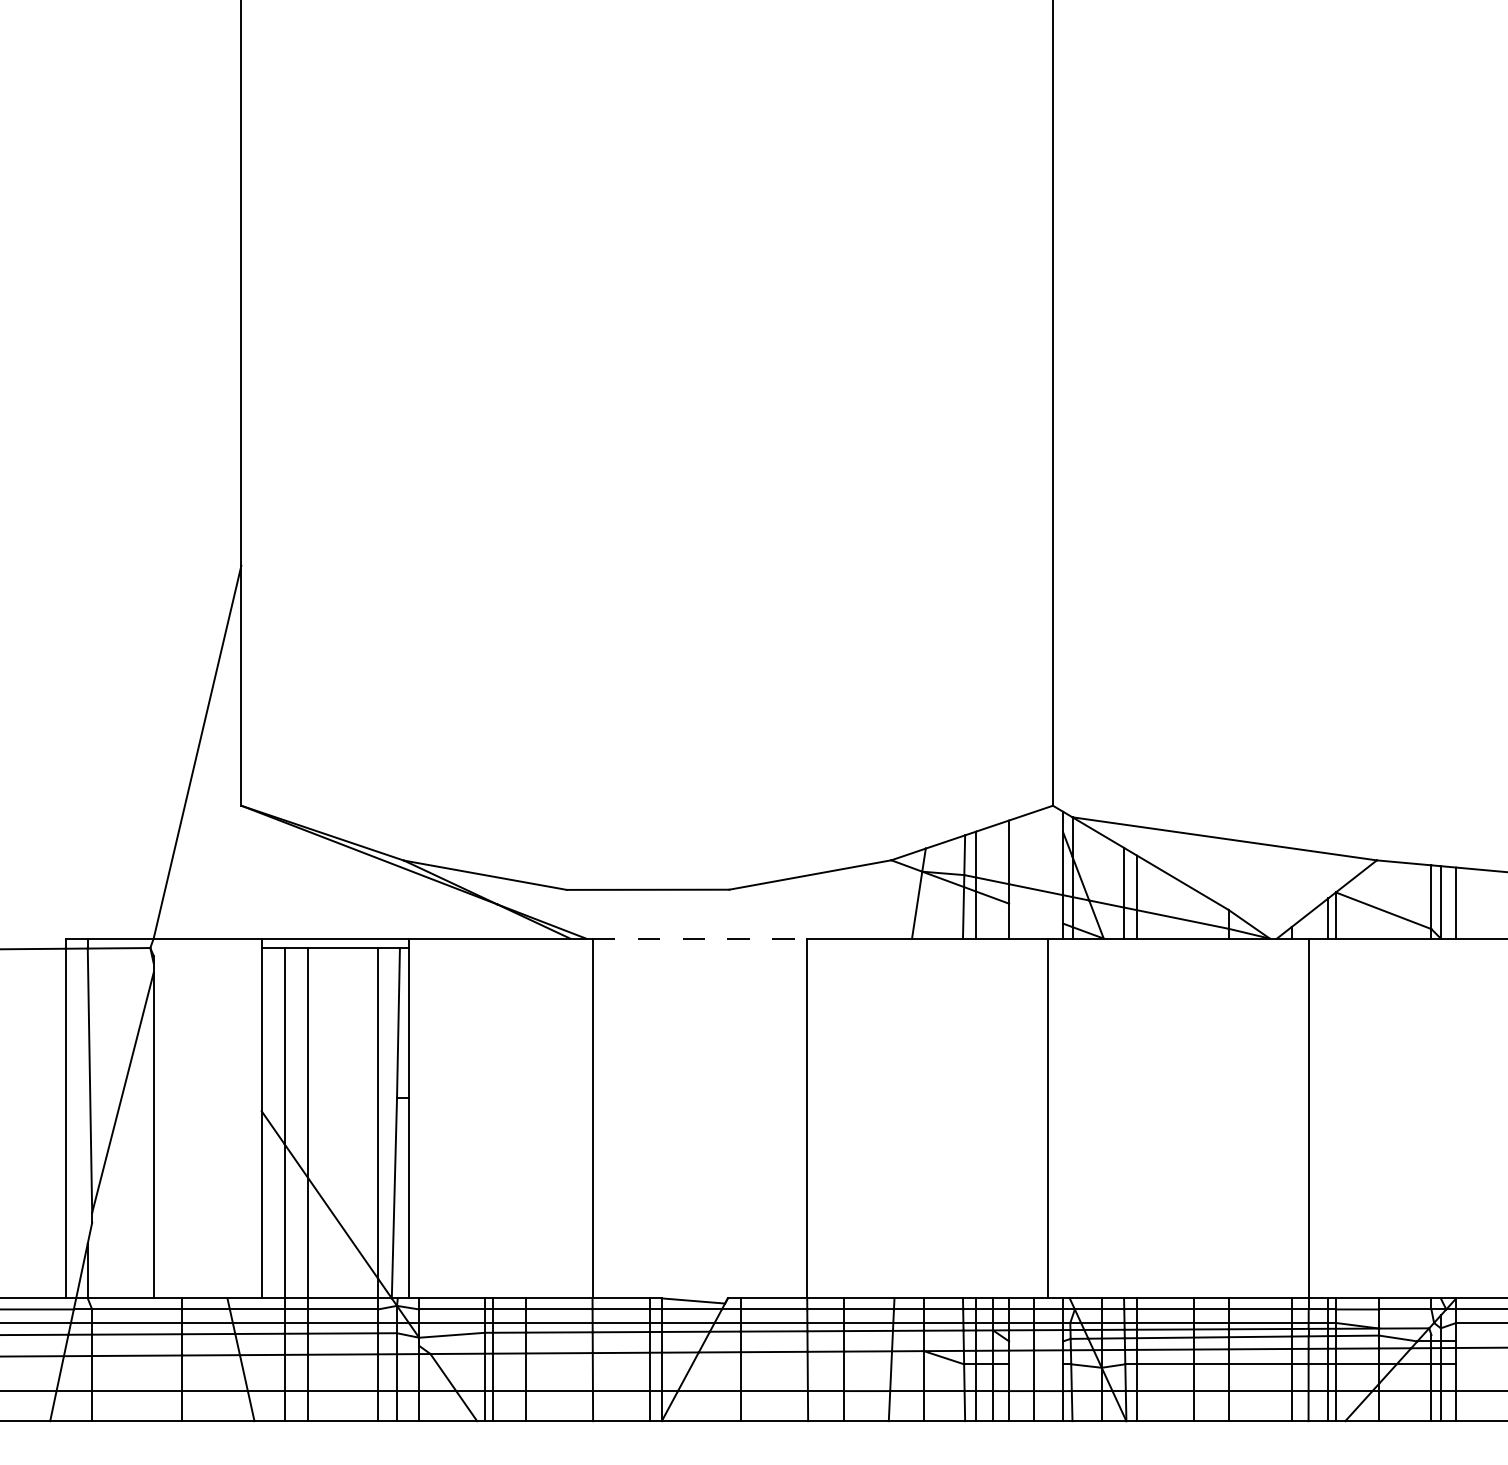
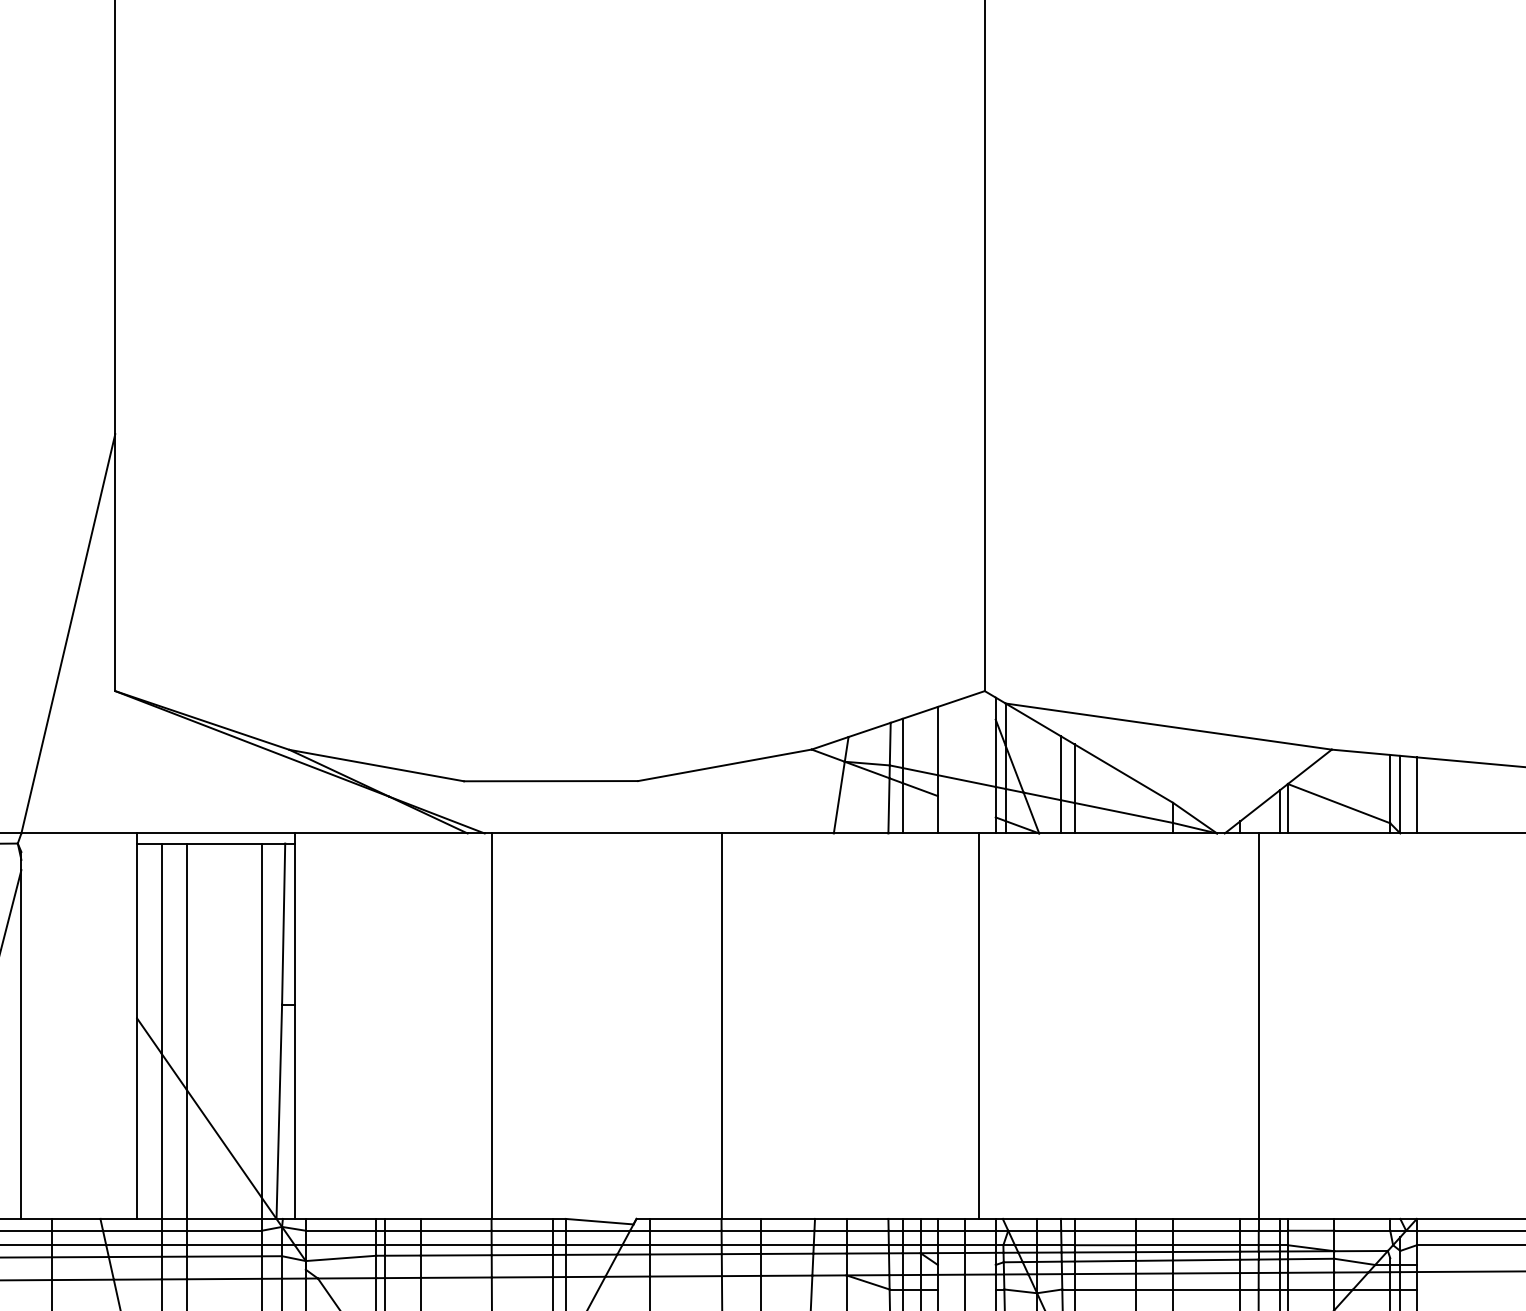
line: (700, 938) -> (607, 833), dashed -> solid

